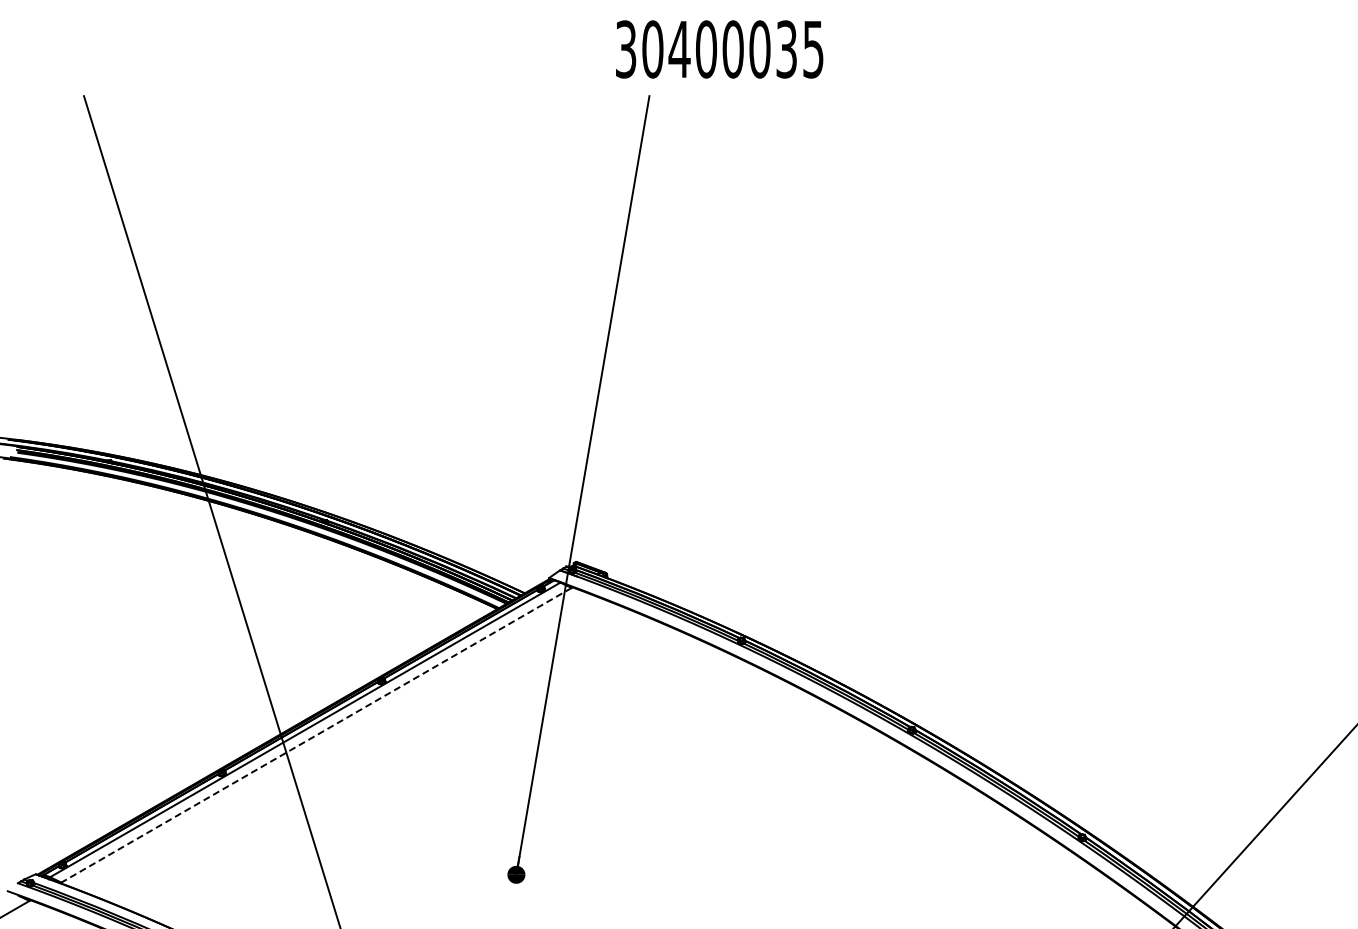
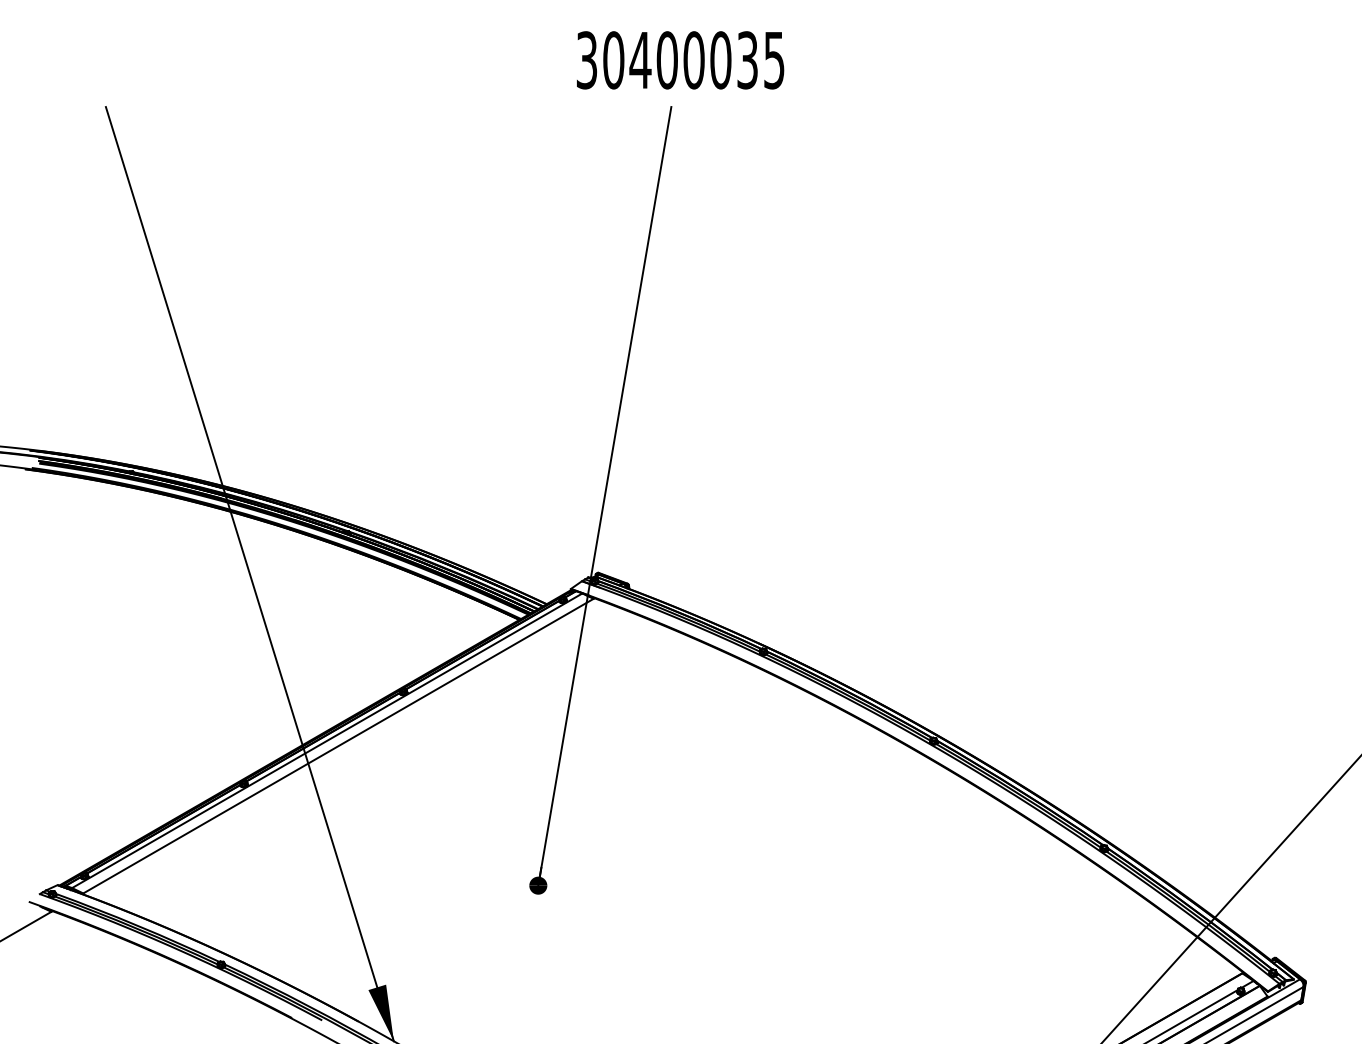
text: (719, 49) -> (680, 60), moved
line: (316, 735) -> (338, 746), dashed -> solid

